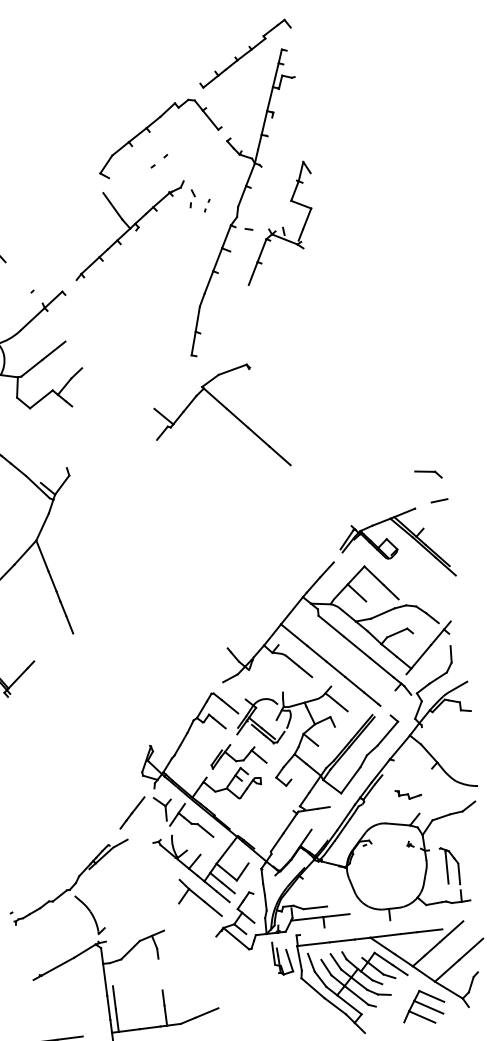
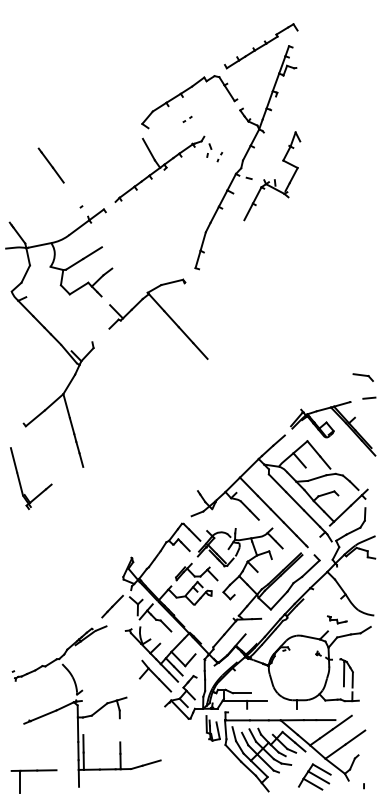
part: (158, 159) -> (187, 118), size x0.62
part: (227, 410) -> (164, 312), moved
part: (408, 793) -> (337, 619), moved

